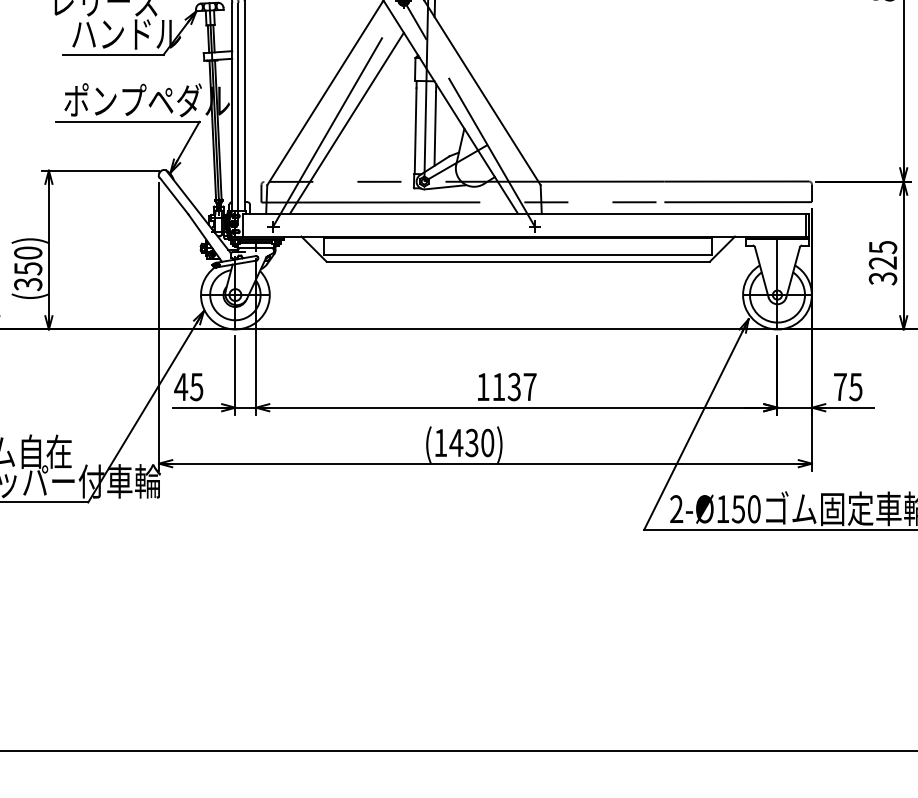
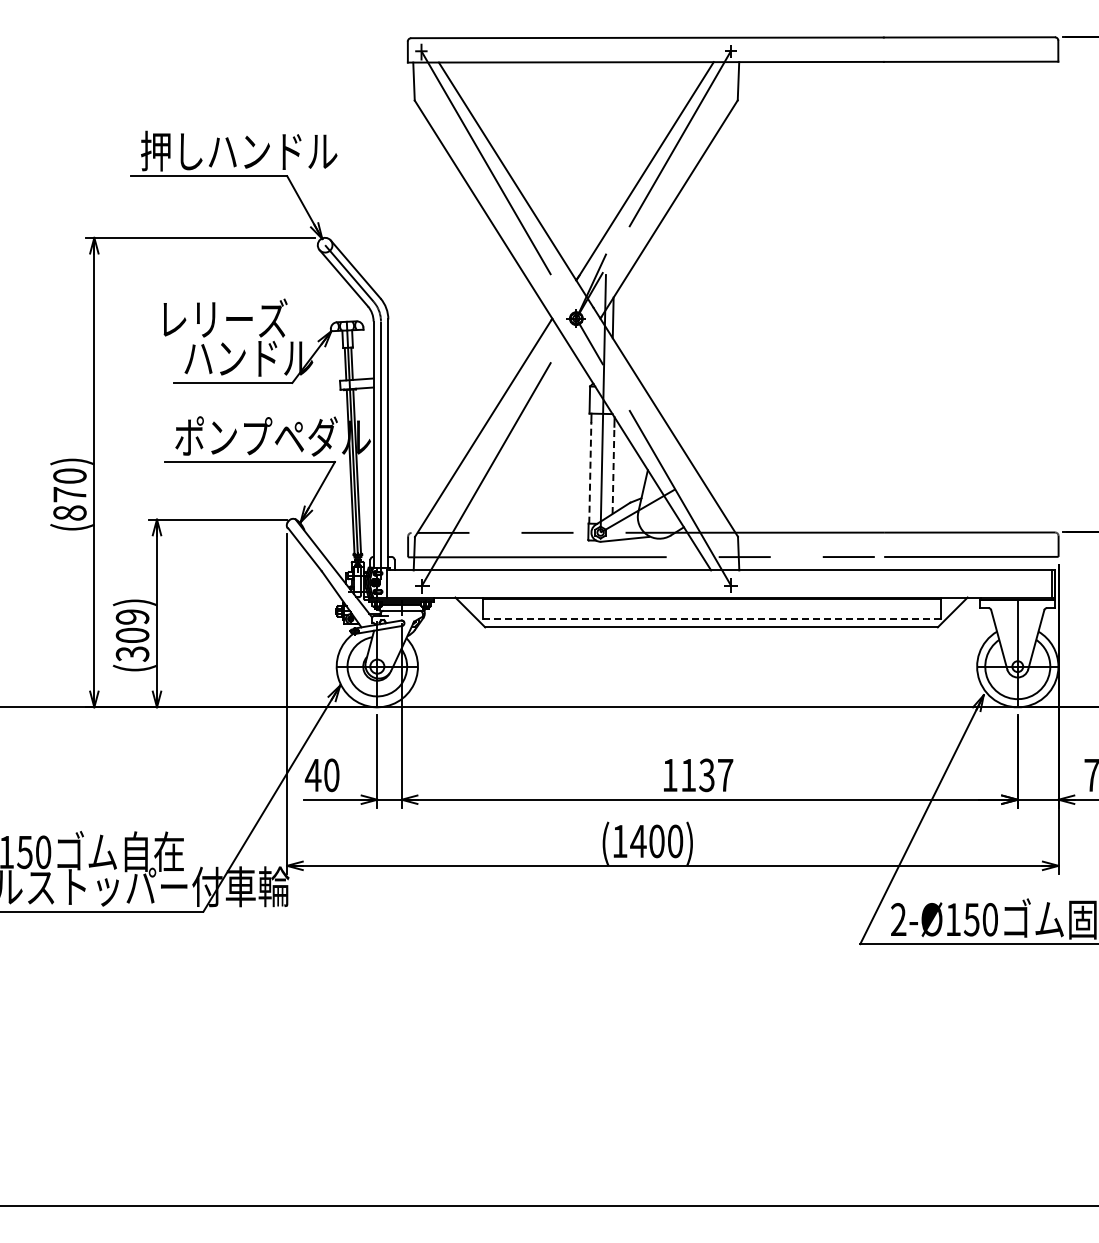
line: (346, 123) -> (508, 463), removed
line: (435, 129) -> (613, 470), solid -> dashed
line: (415, 130) -> (590, 472), solid -> dashed
line: (518, 255) -> (711, 619), solid -> dashed
text: (28, 261) -> (132, 626), (350) -> (309)
text: (196, 387) -> (331, 775), 45 -> 40
text: (471, 443) -> (656, 841), (1430) -> (1400)

